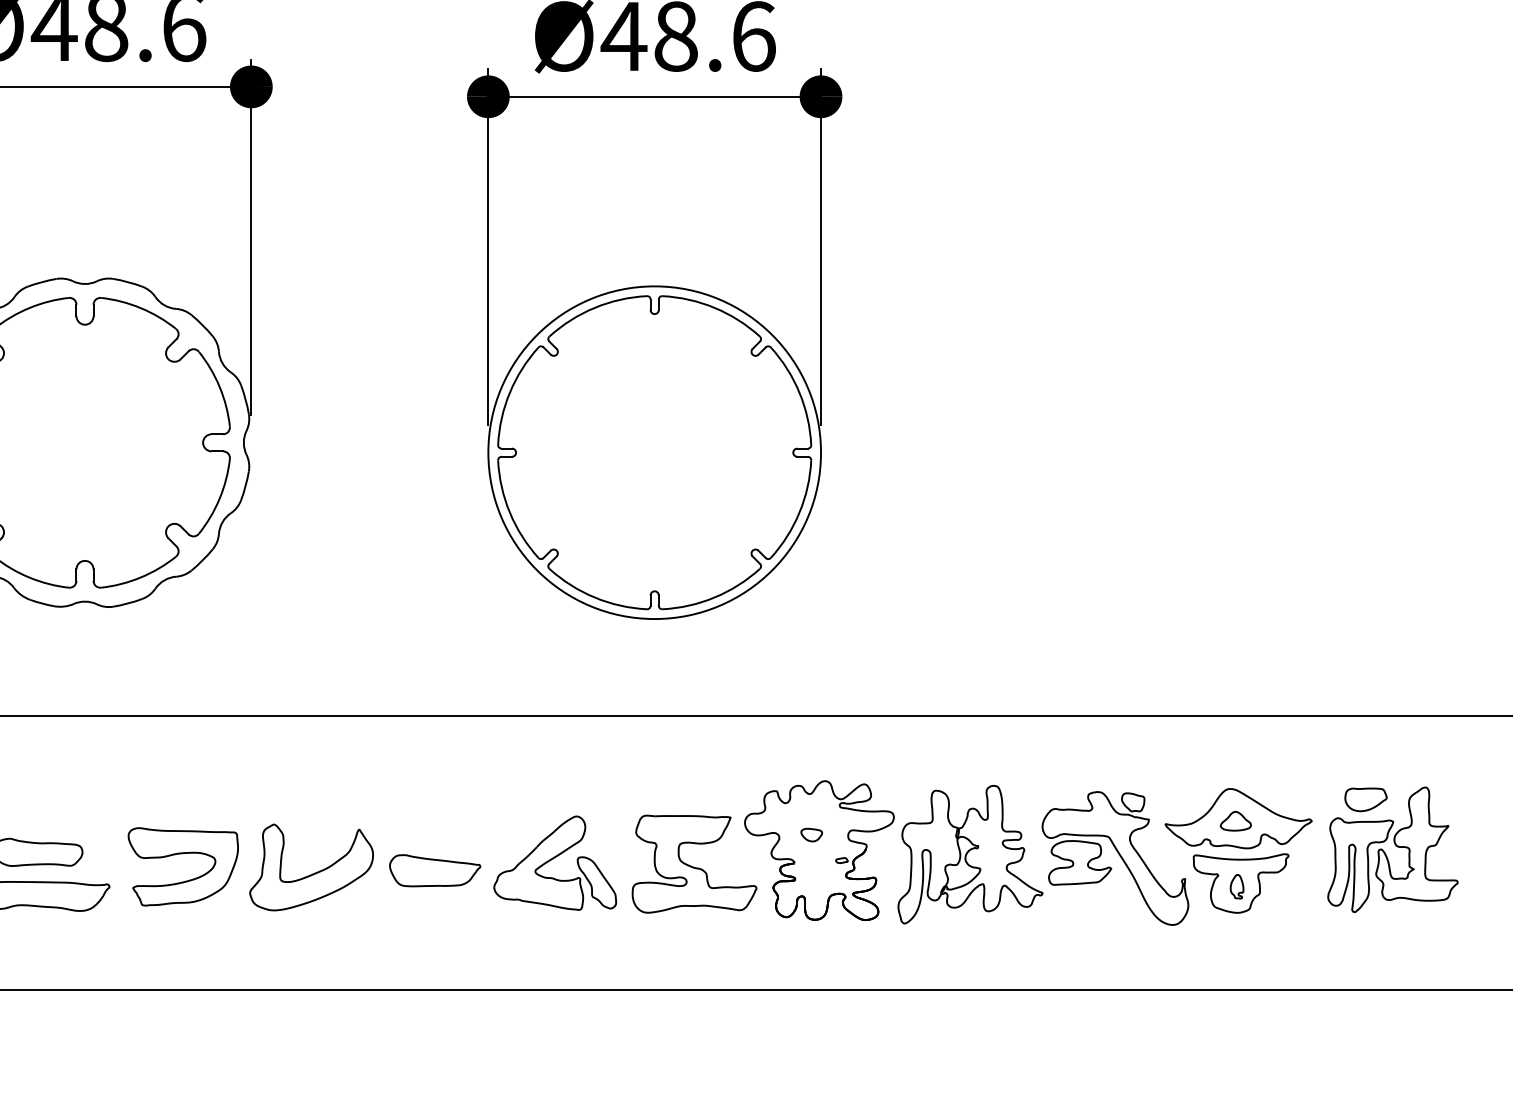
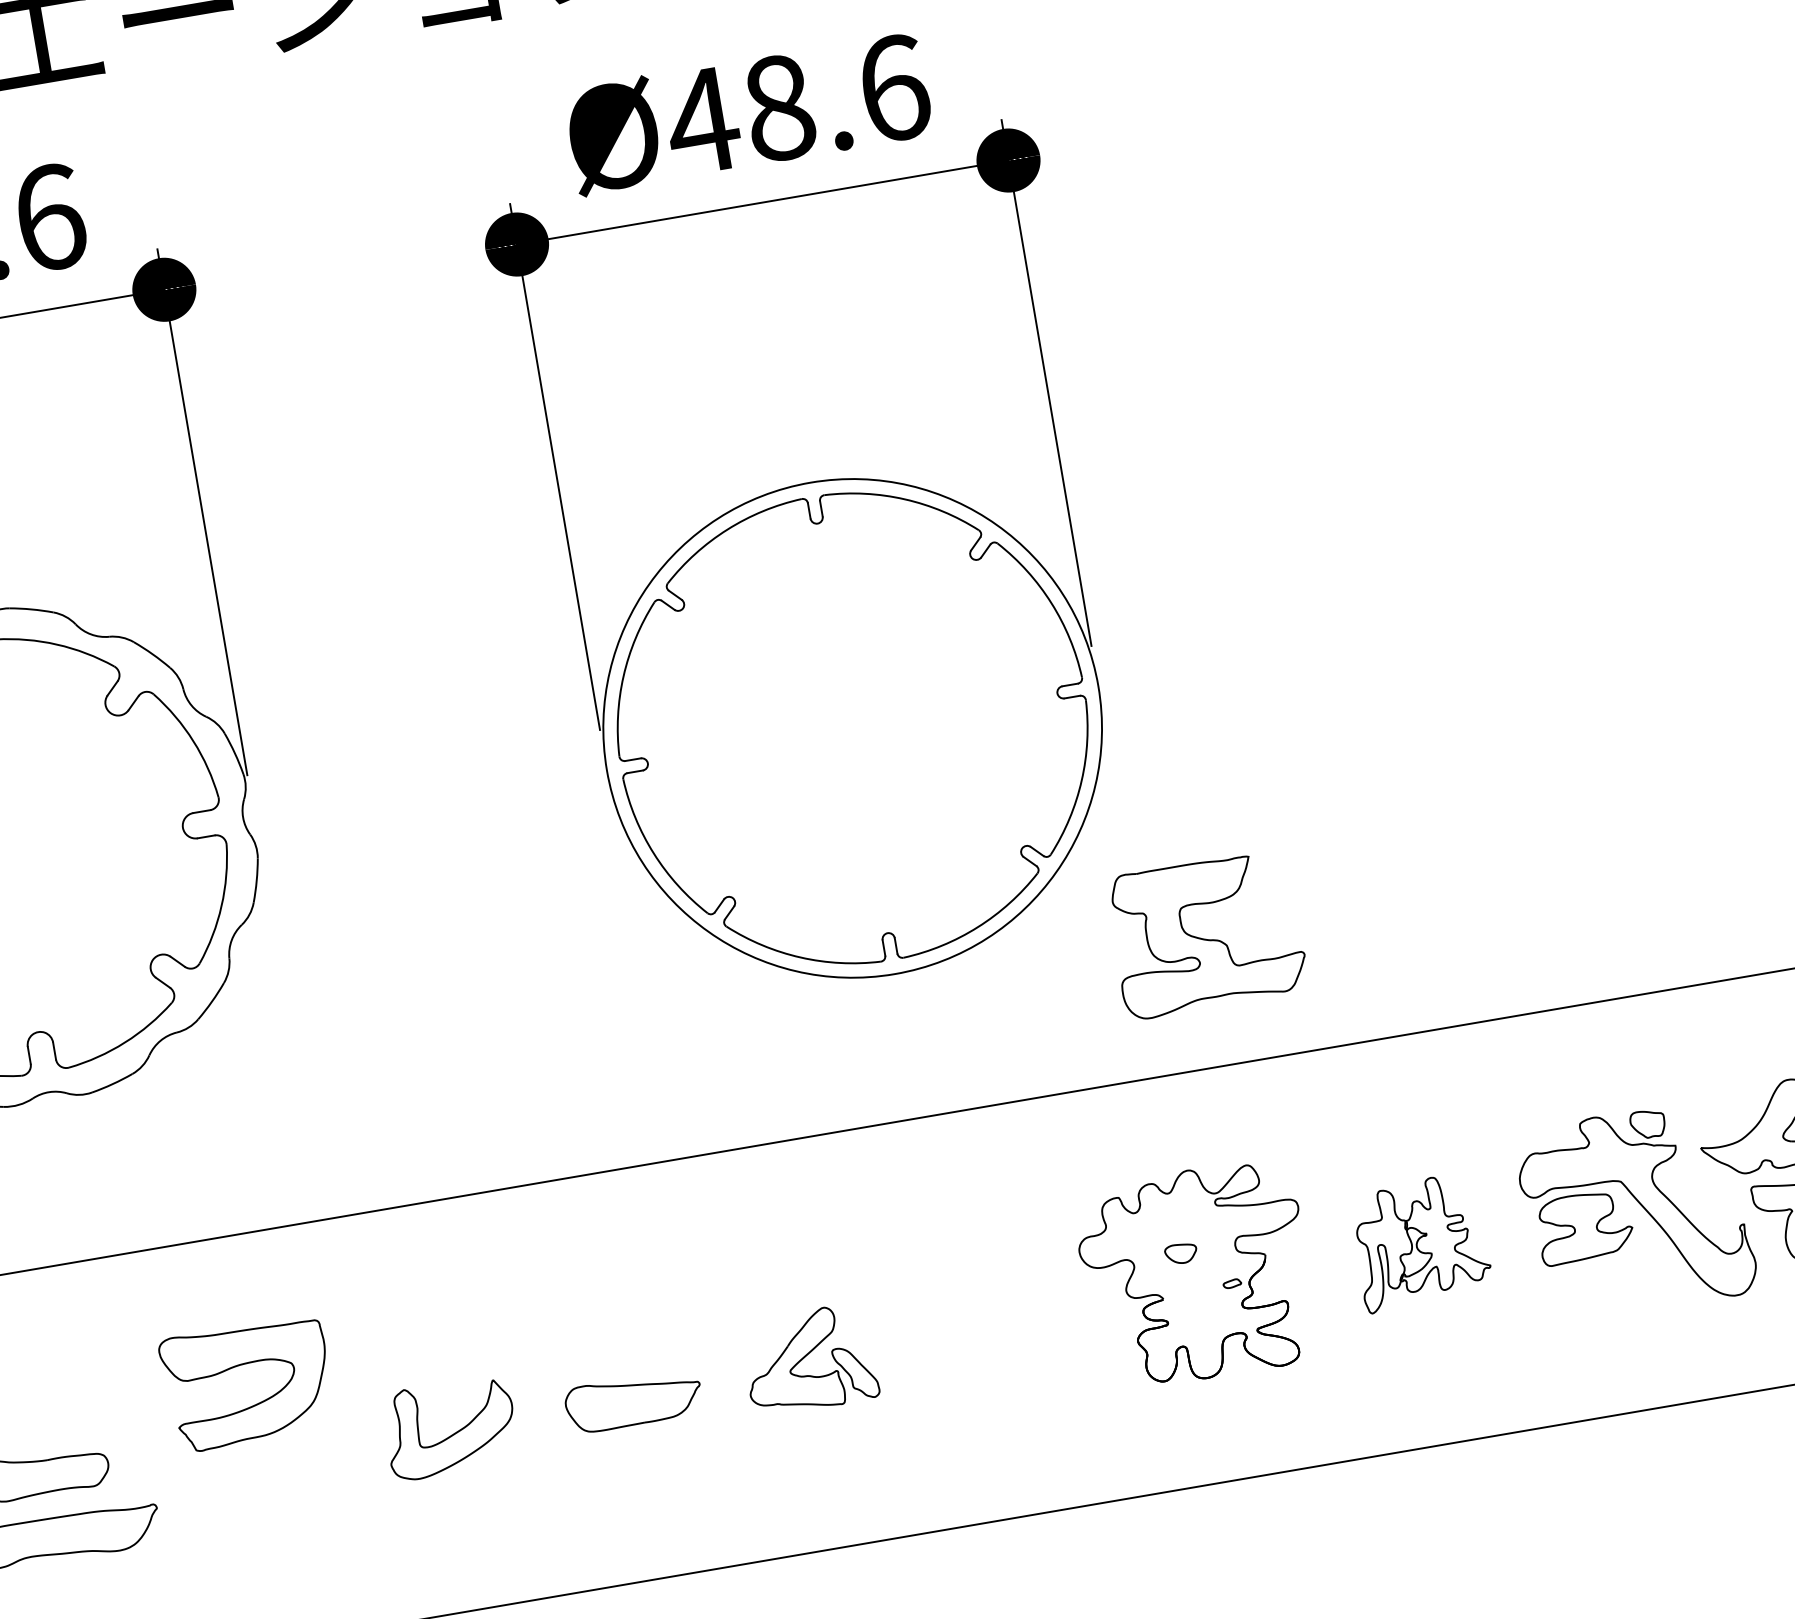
part: (182, 854) -> (243, 1365), moved
part: (970, 854) -> (1420, 1242), size x0.6
part: (555, 862) -> (809, 1358), size x0.7
curve: (694, 866) -> (1207, 938), moved
part: (311, 867) -> (450, 1427), size x0.7

